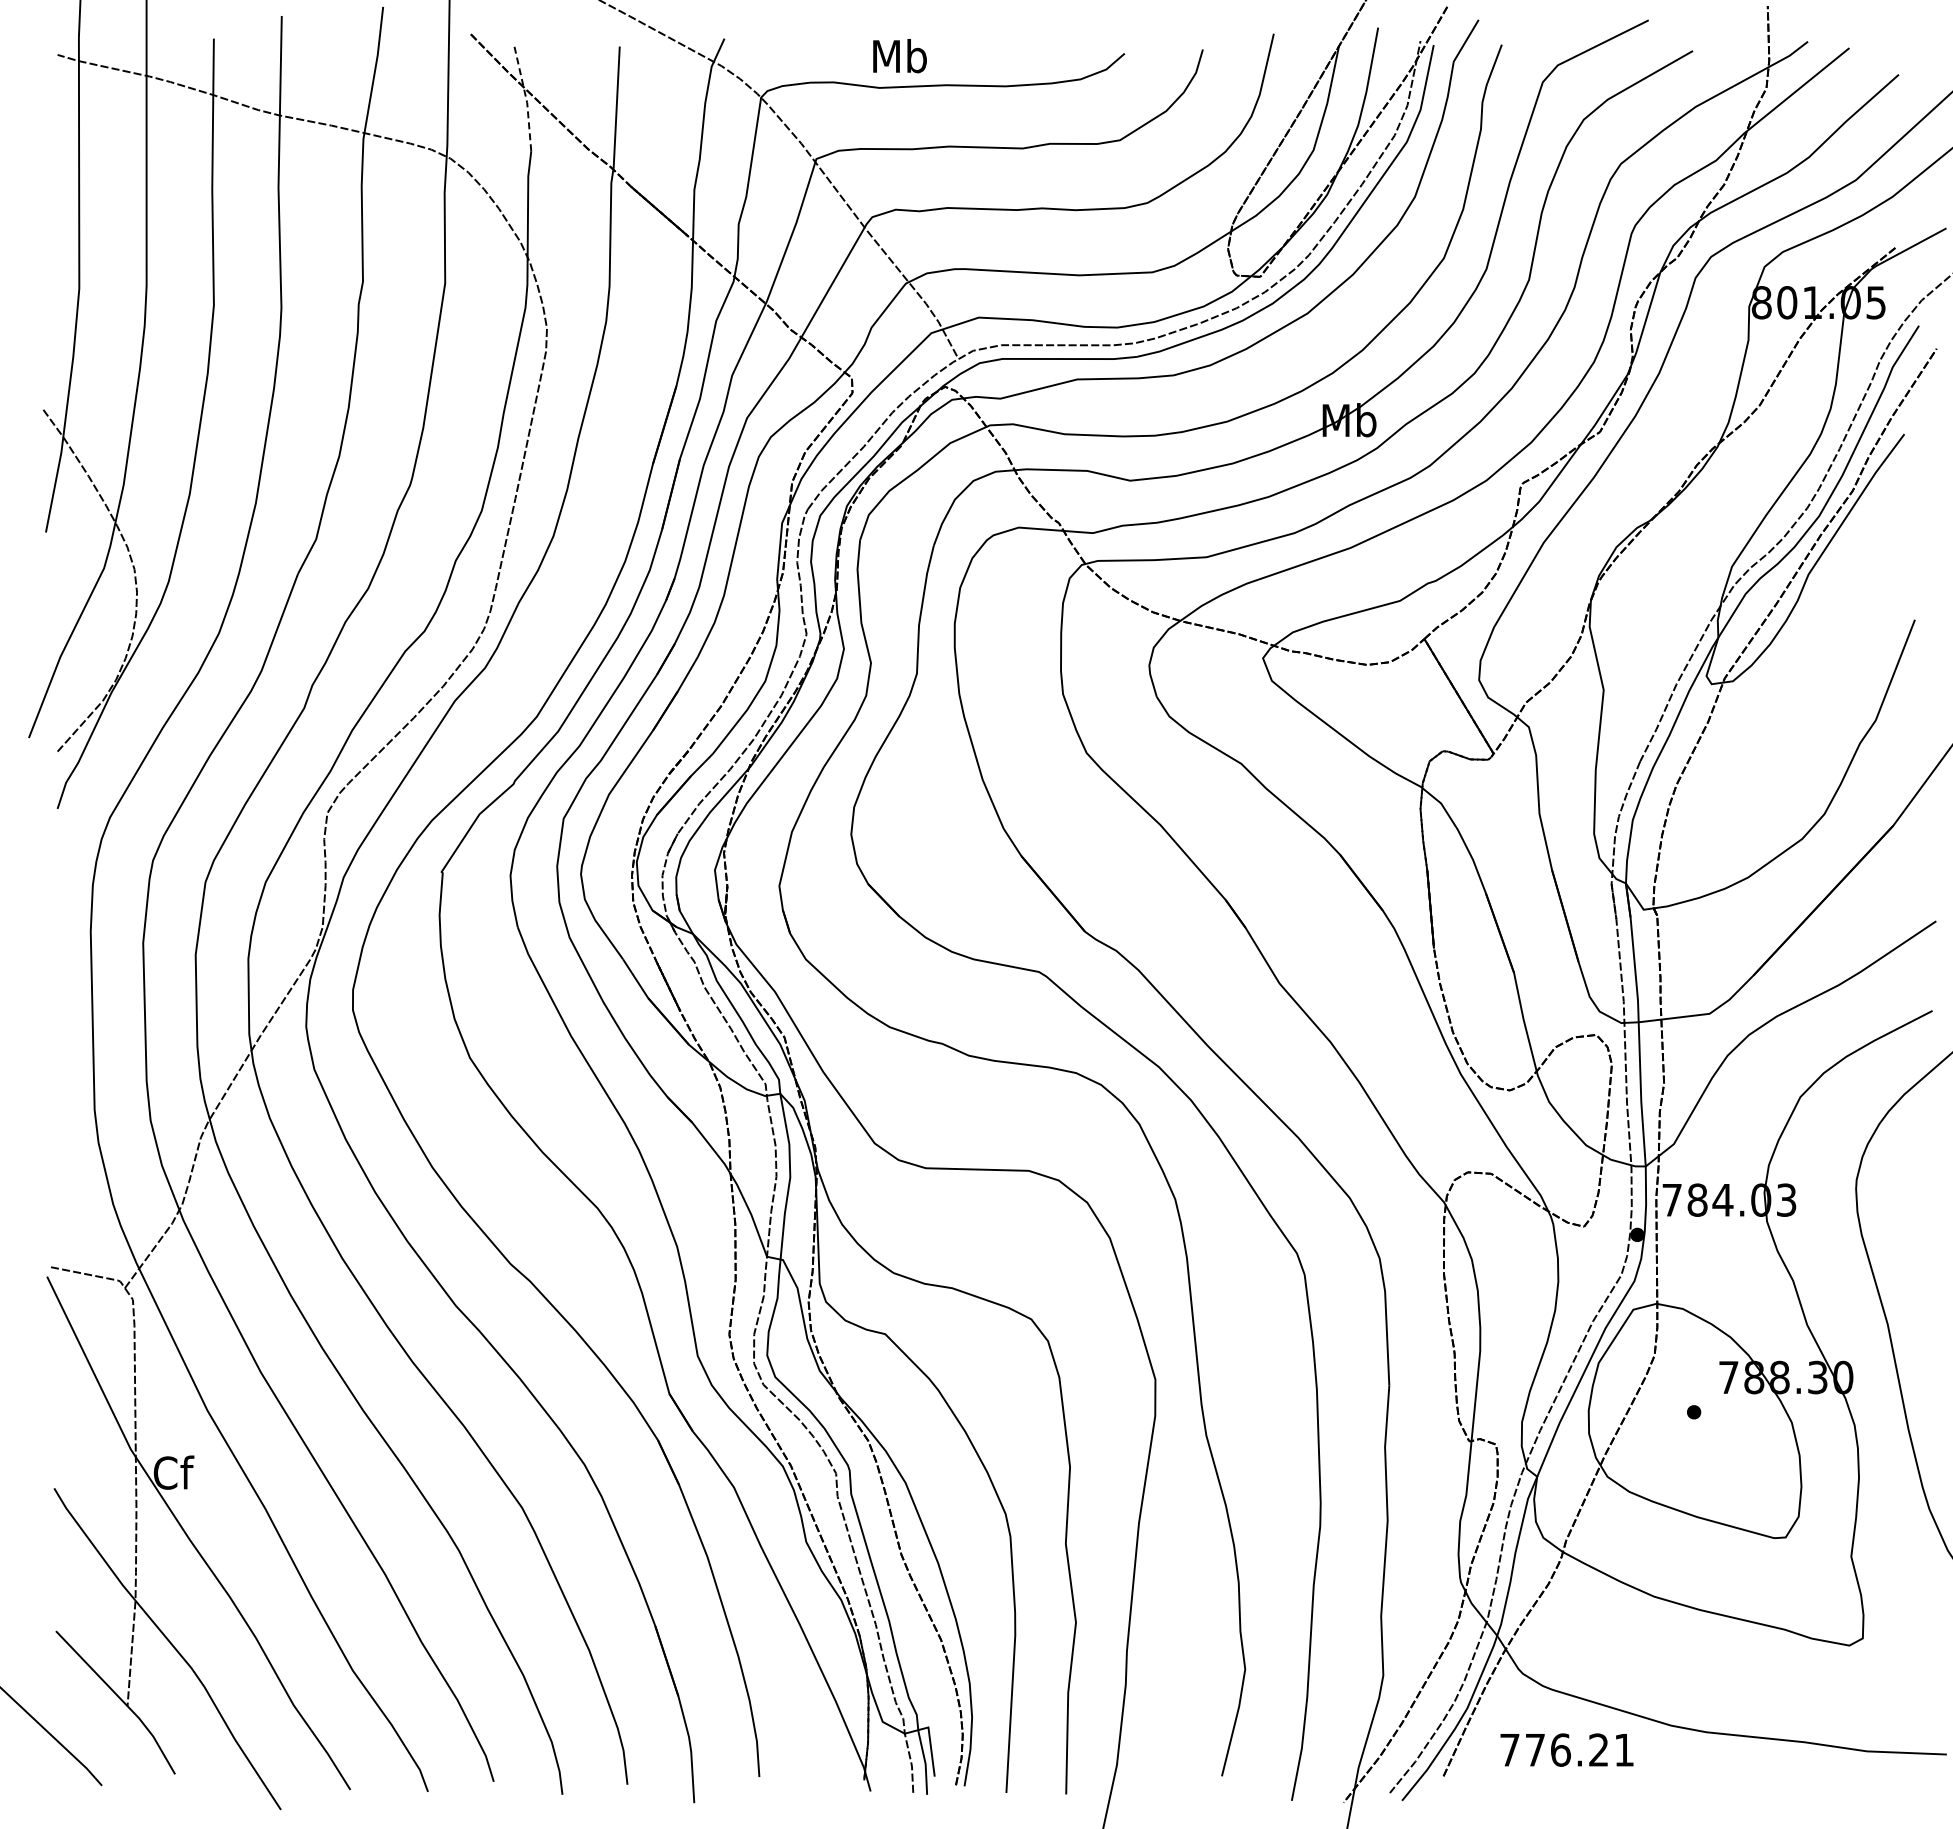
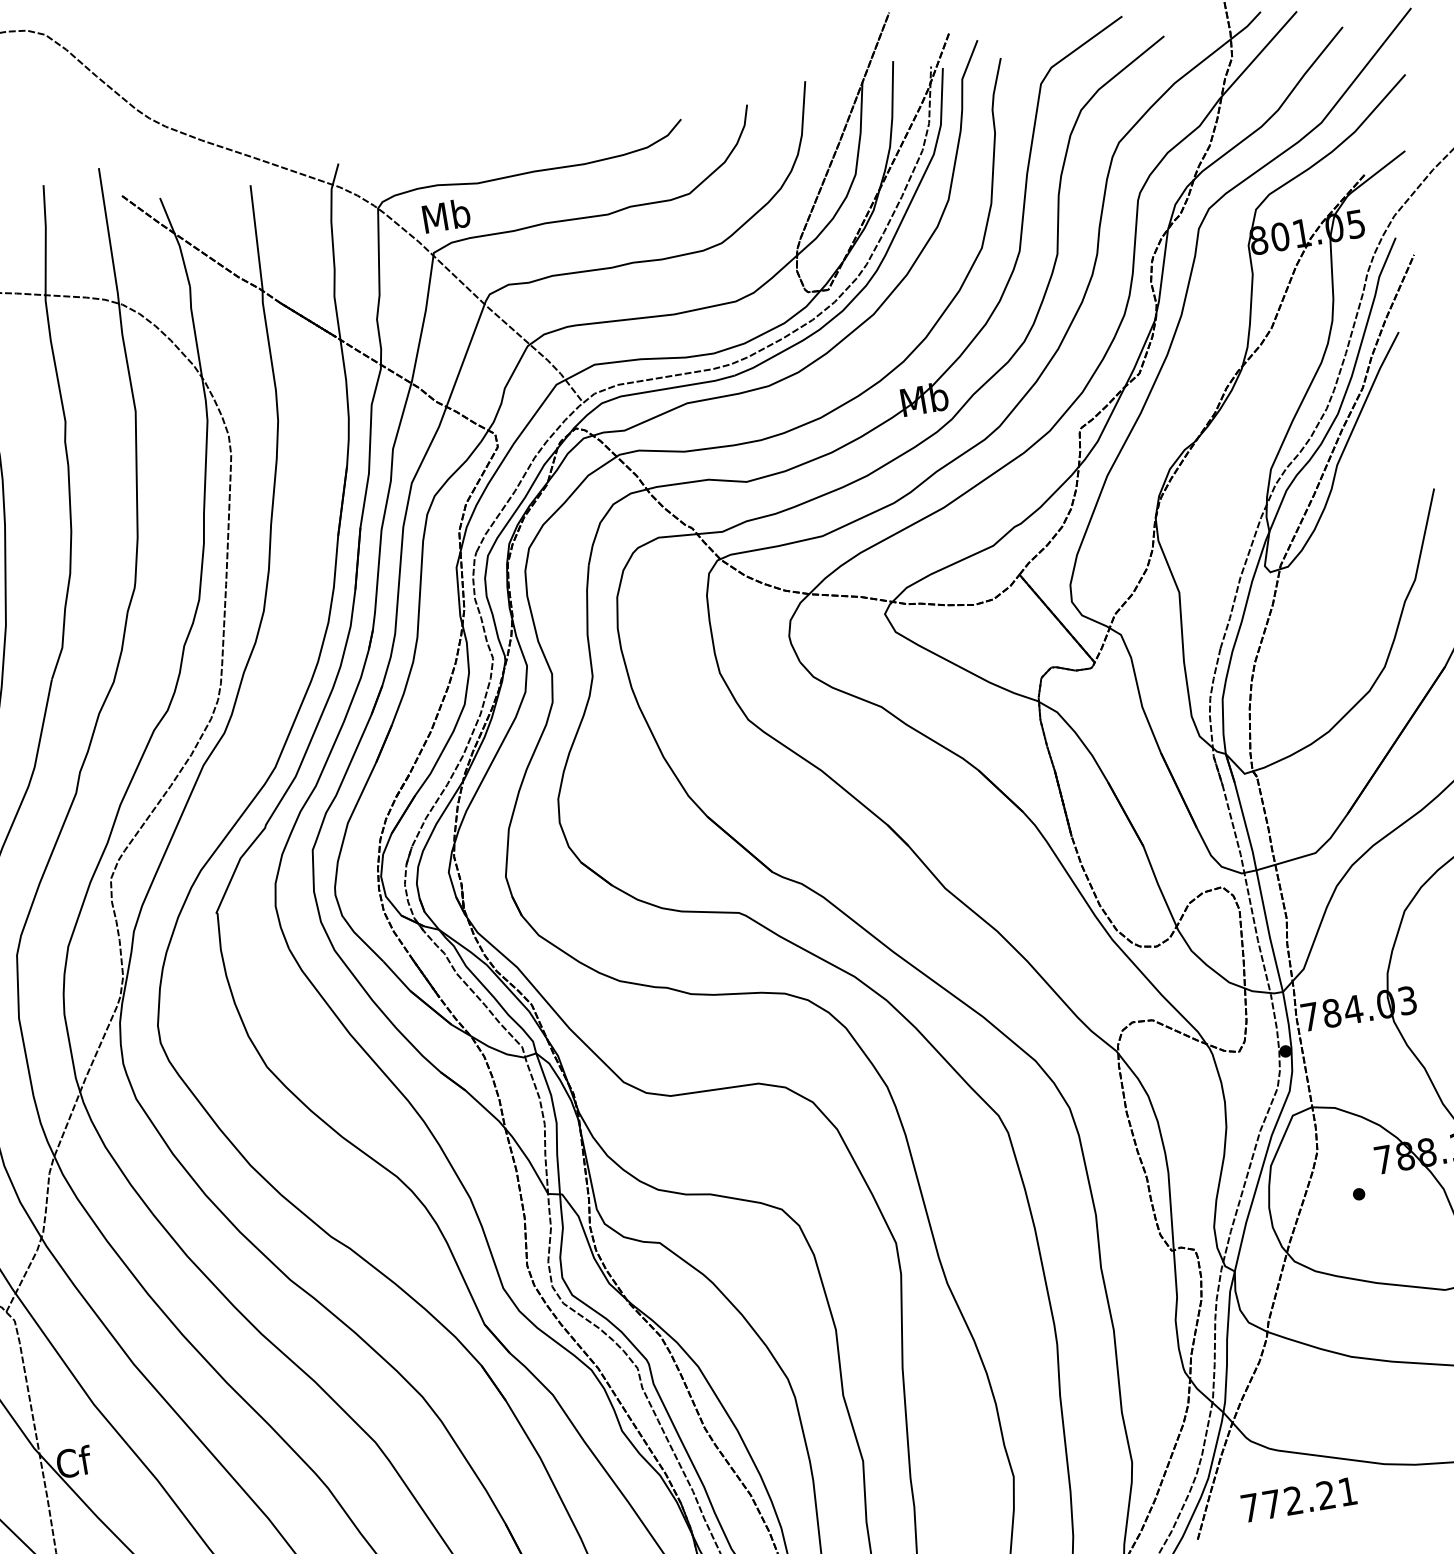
text: (899, 56) -> (446, 216), moved
line: (525, 97) -> (177, 241), dashed -> solid
text: (1560, 1749) -> (1293, 1500), 776.21 -> 772.21

